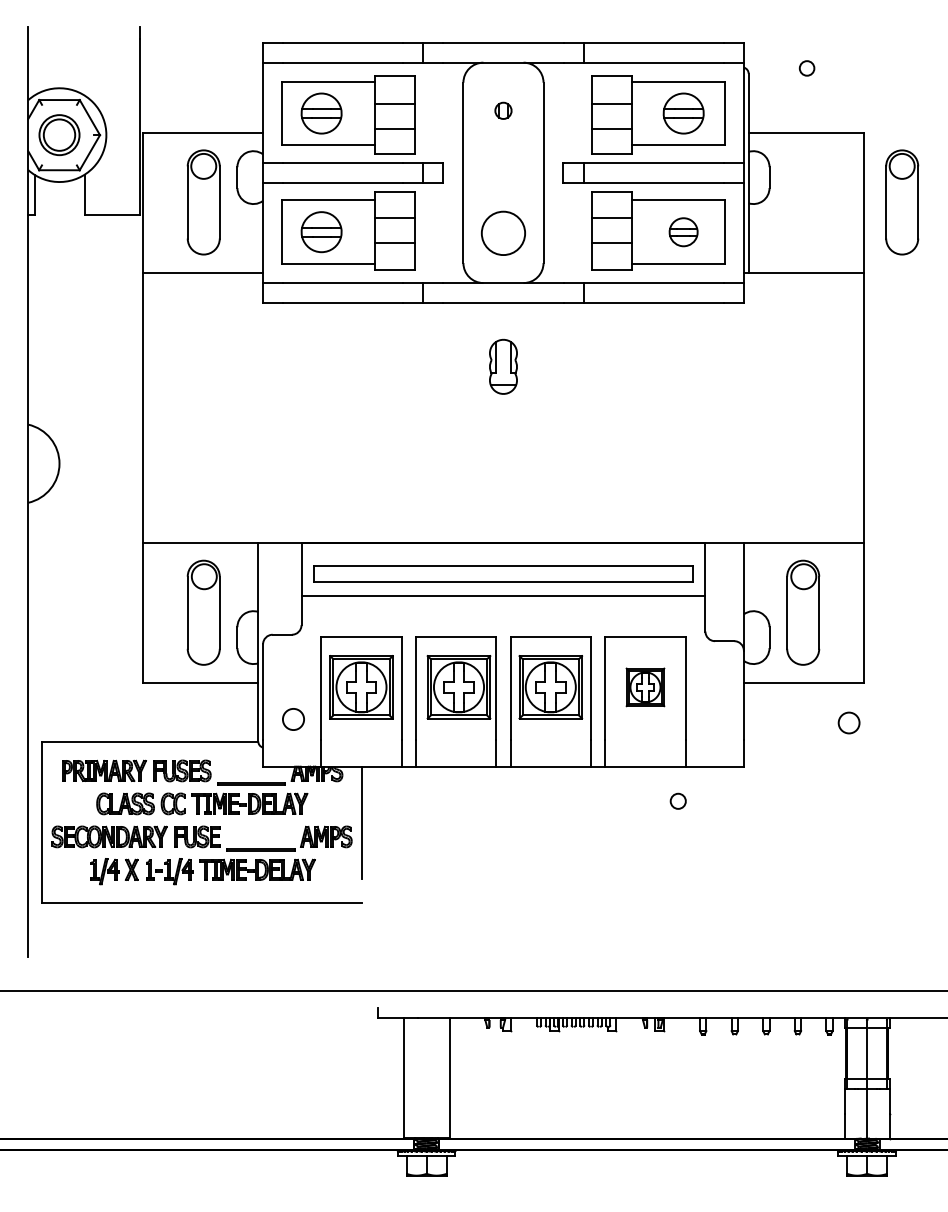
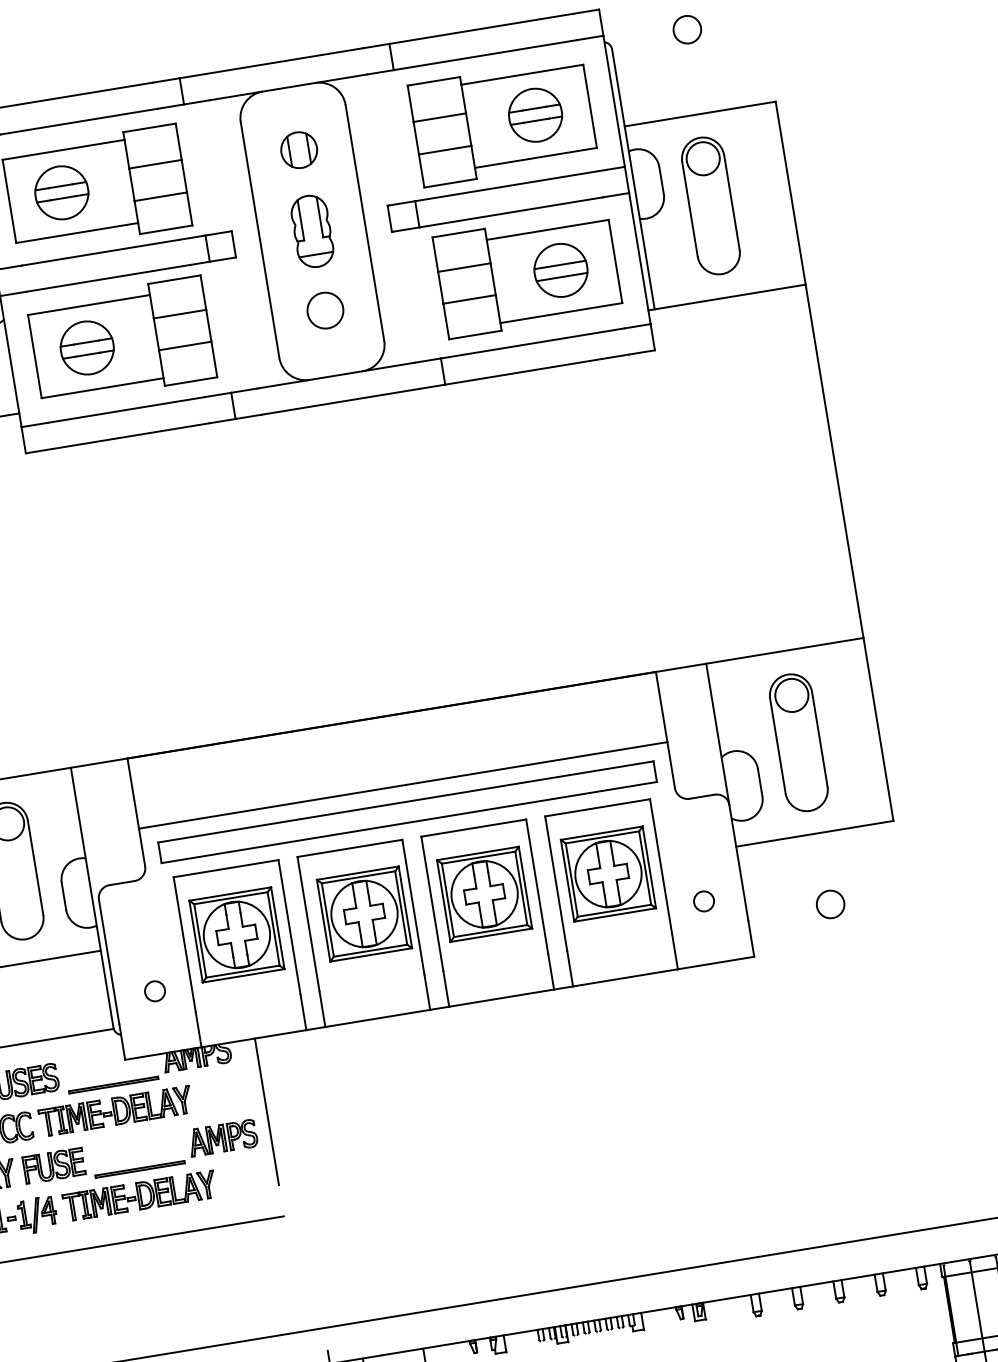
circle: (806, 68) -> (686, 29), size x1.43
part: (503, 110) -> (299, 149), size x1.67
part: (902, 202) -> (711, 205), moved
circle: (503, 232) -> (325, 309), size x0.62
part: (683, 232) -> (560, 270), size x1.43
part: (503, 366) -> (312, 230), moved
part: (503, 573) -> (407, 811), moved
part: (645, 687) -> (608, 874), size x1.67
circle: (293, 718) -> (154, 990), size x0.71
circle: (848, 722) -> (829, 903), moved
circle: (677, 800) -> (702, 900), moved

